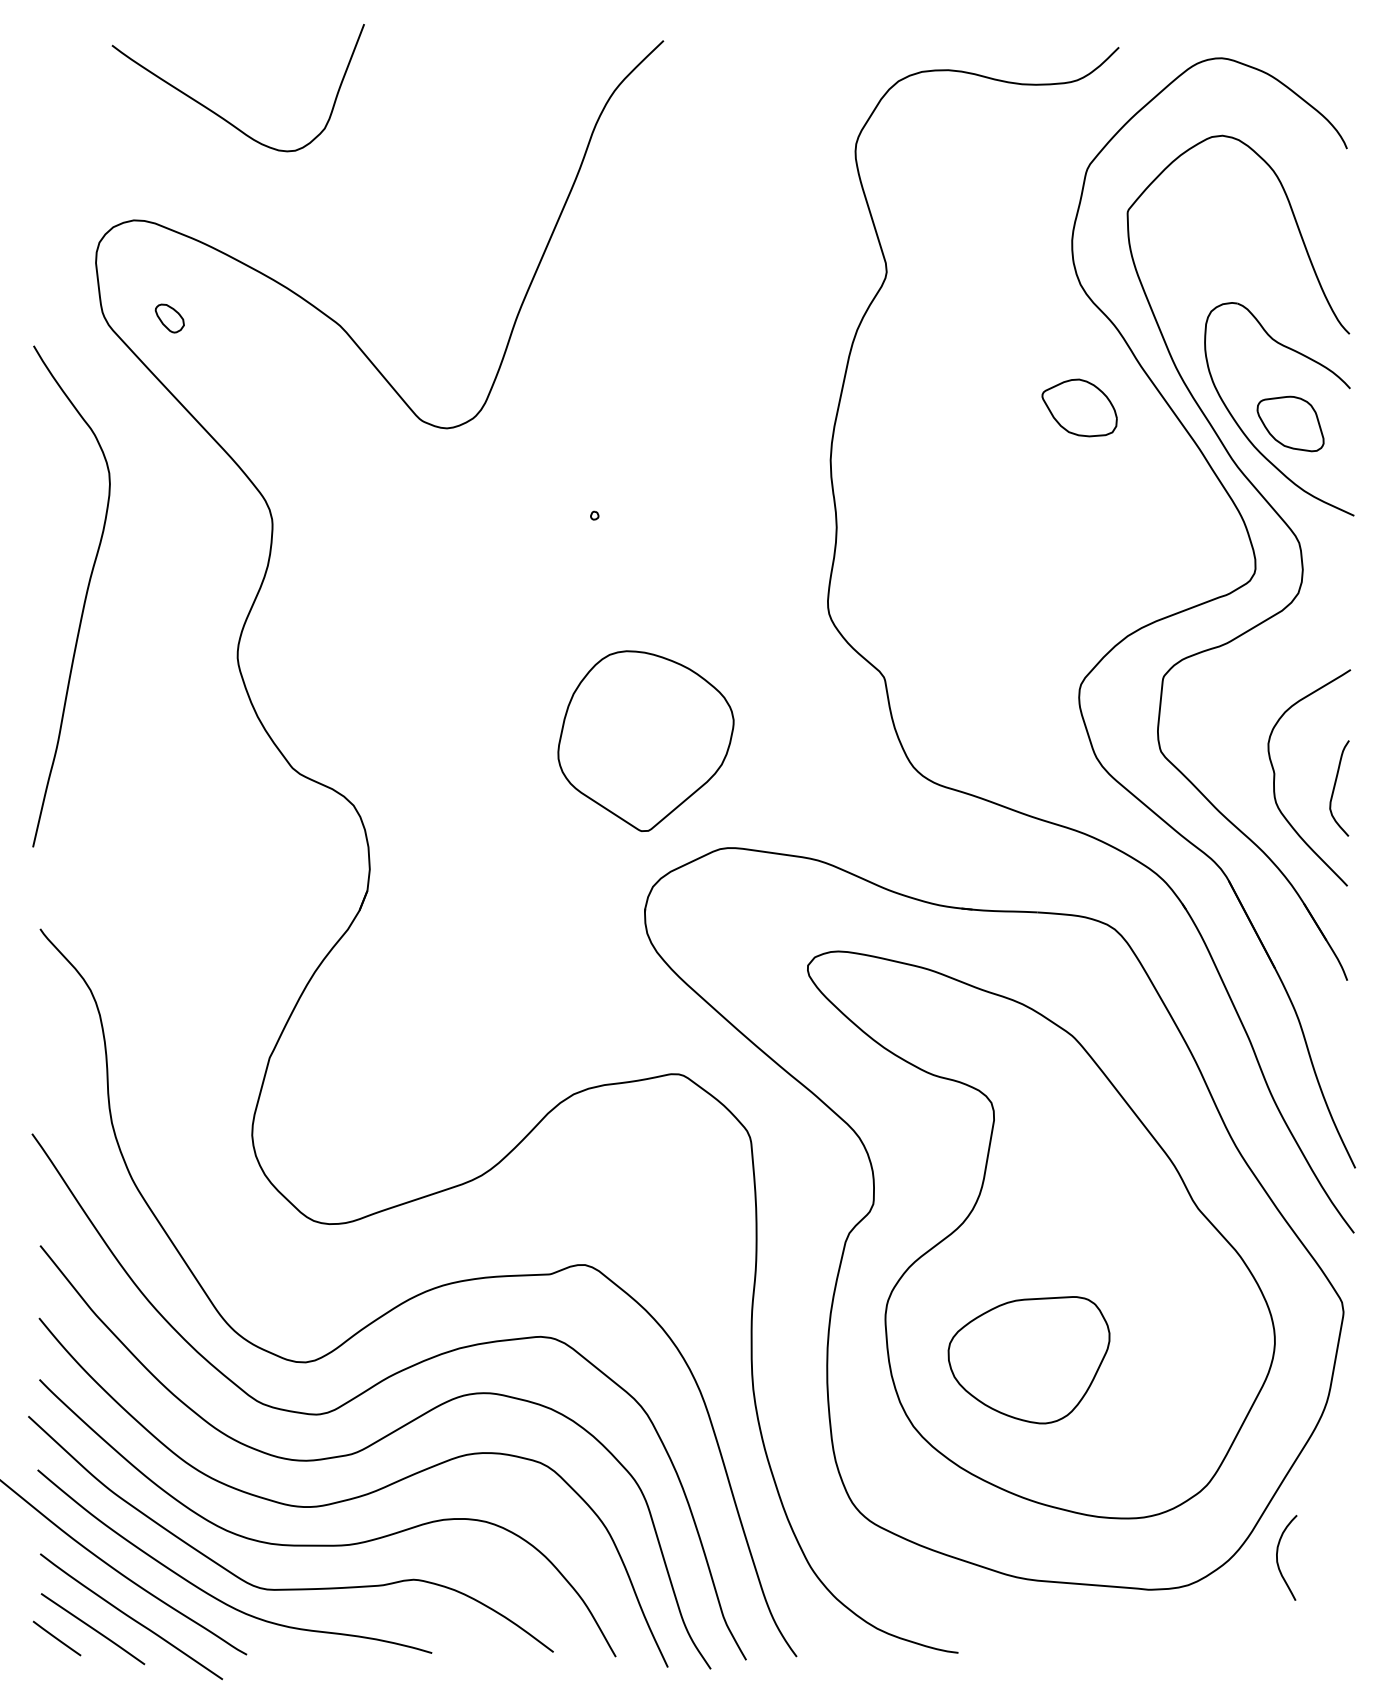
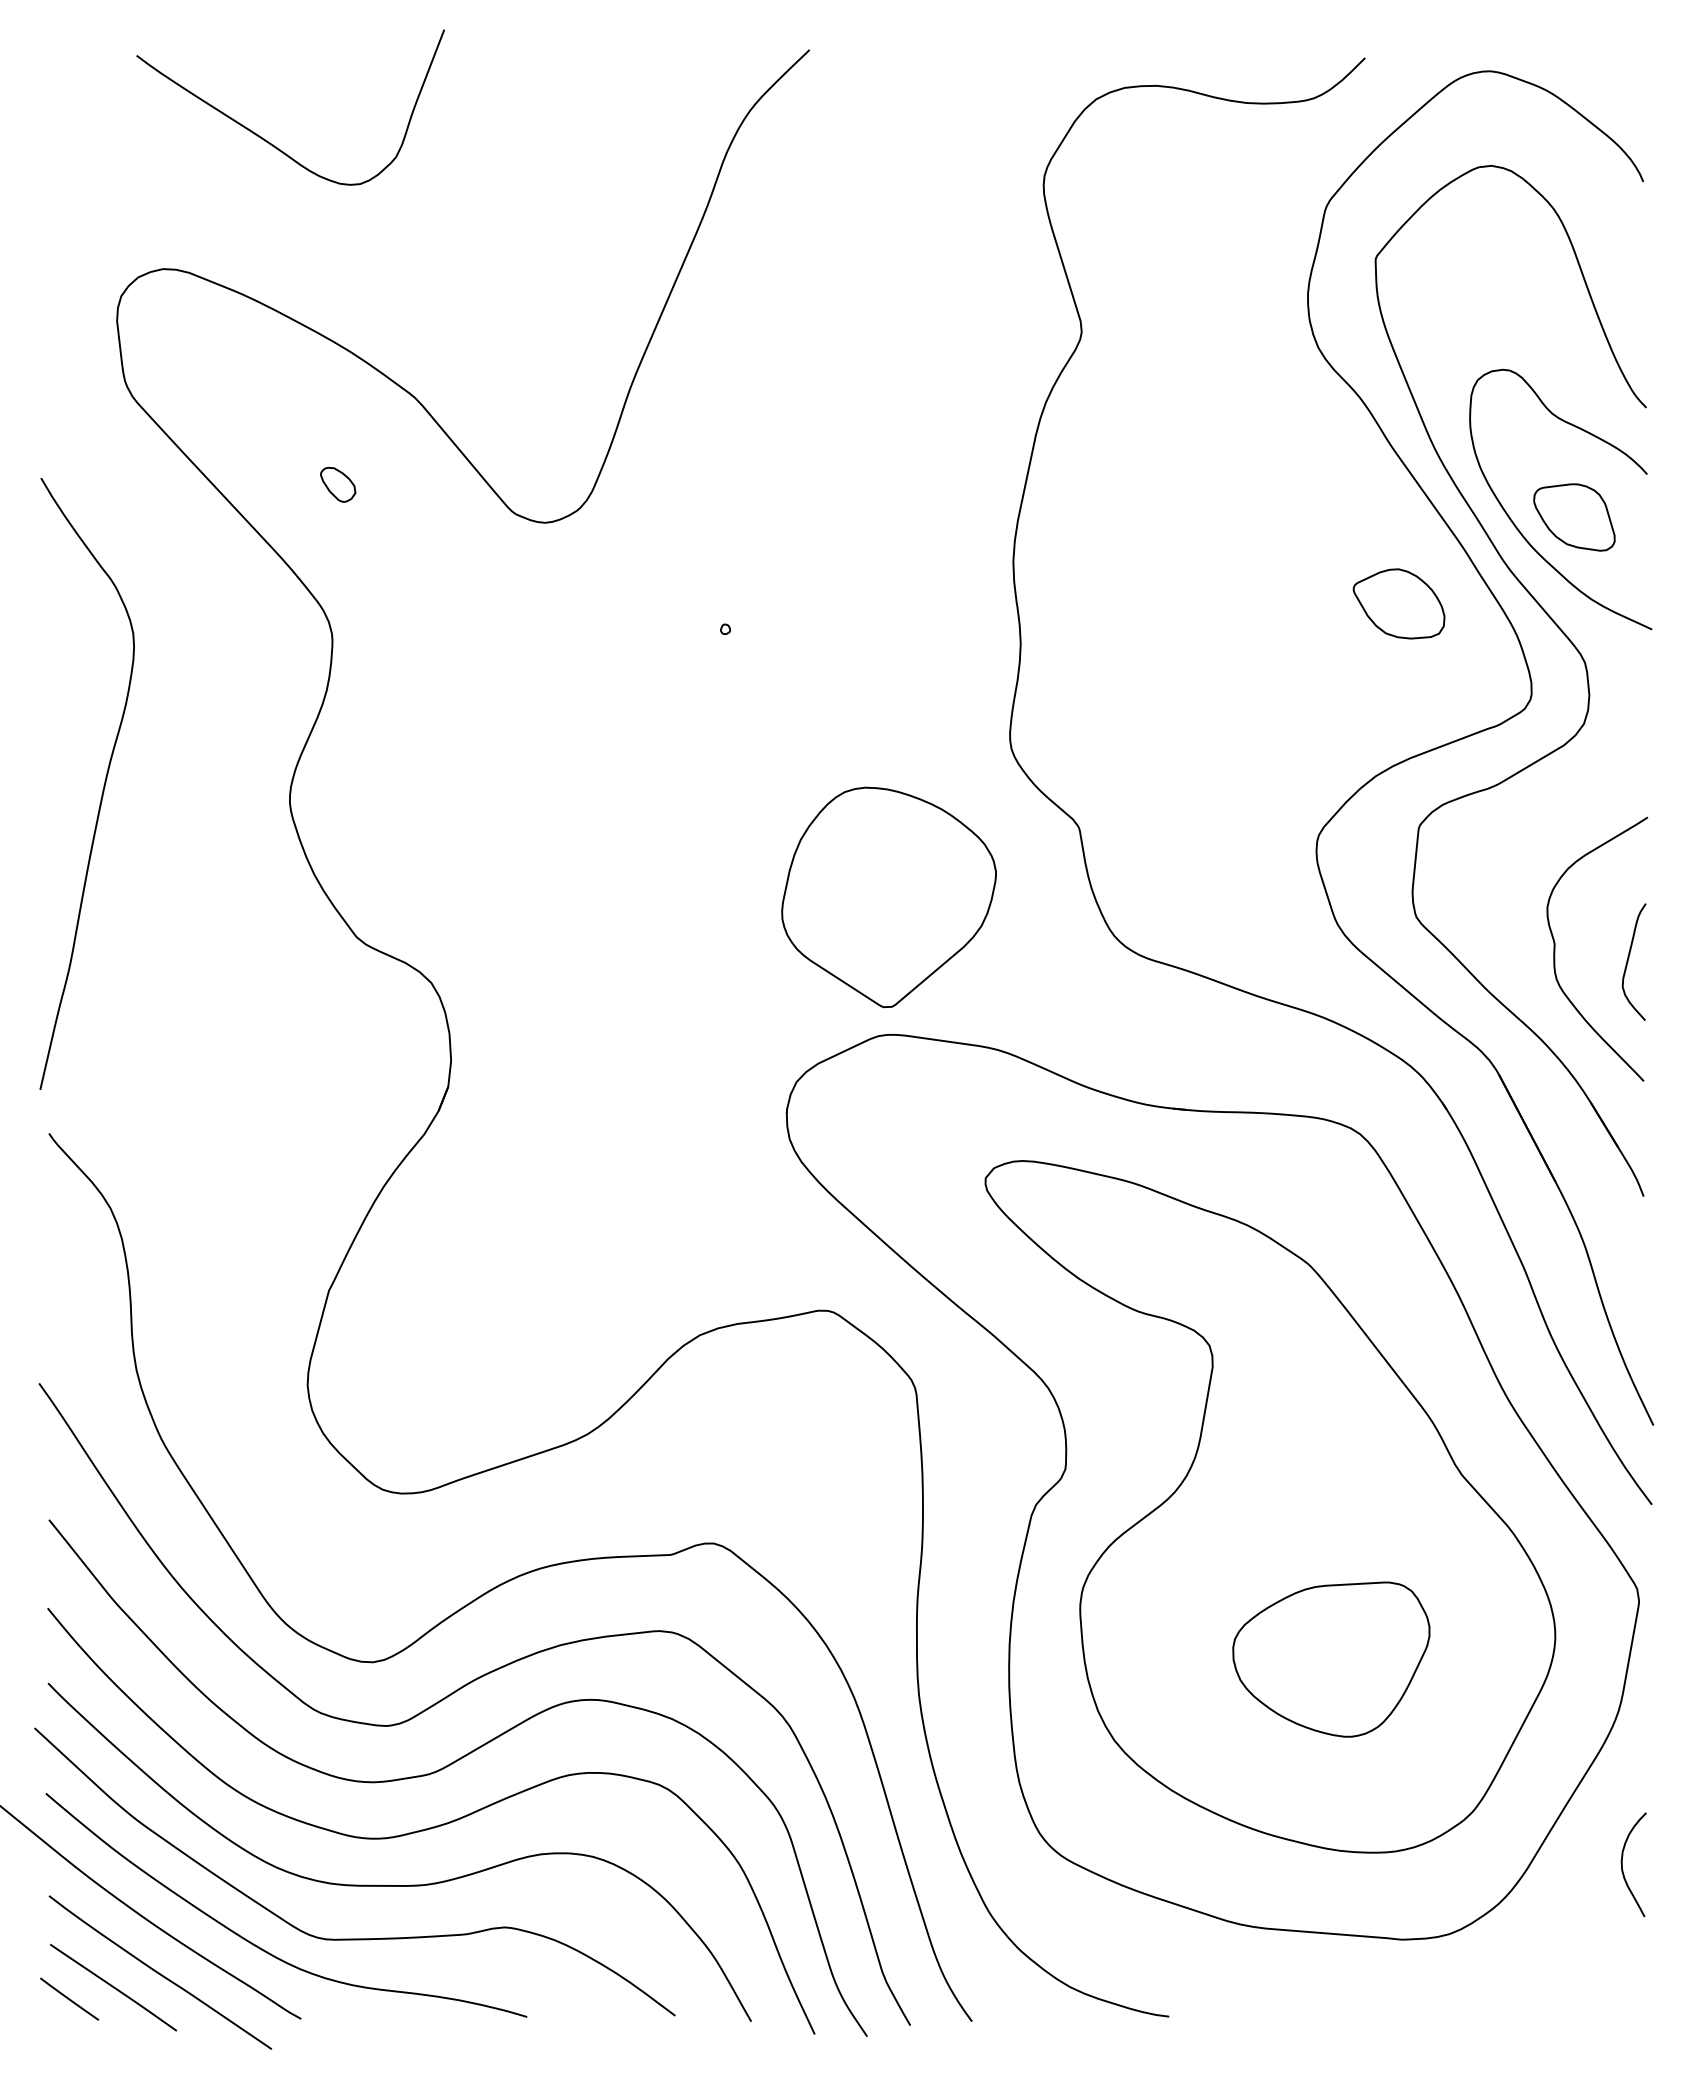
part: (170, 318) -> (338, 484), moved
part: (1079, 407) -> (1398, 603), moved
curve: (84, 601) -> (102, 789), moved
part: (645, 741) -> (888, 897), moved
part: (1029, 1360) -> (1331, 1659), moved
curve: (1277, 1557) -> (1622, 1864), moved

